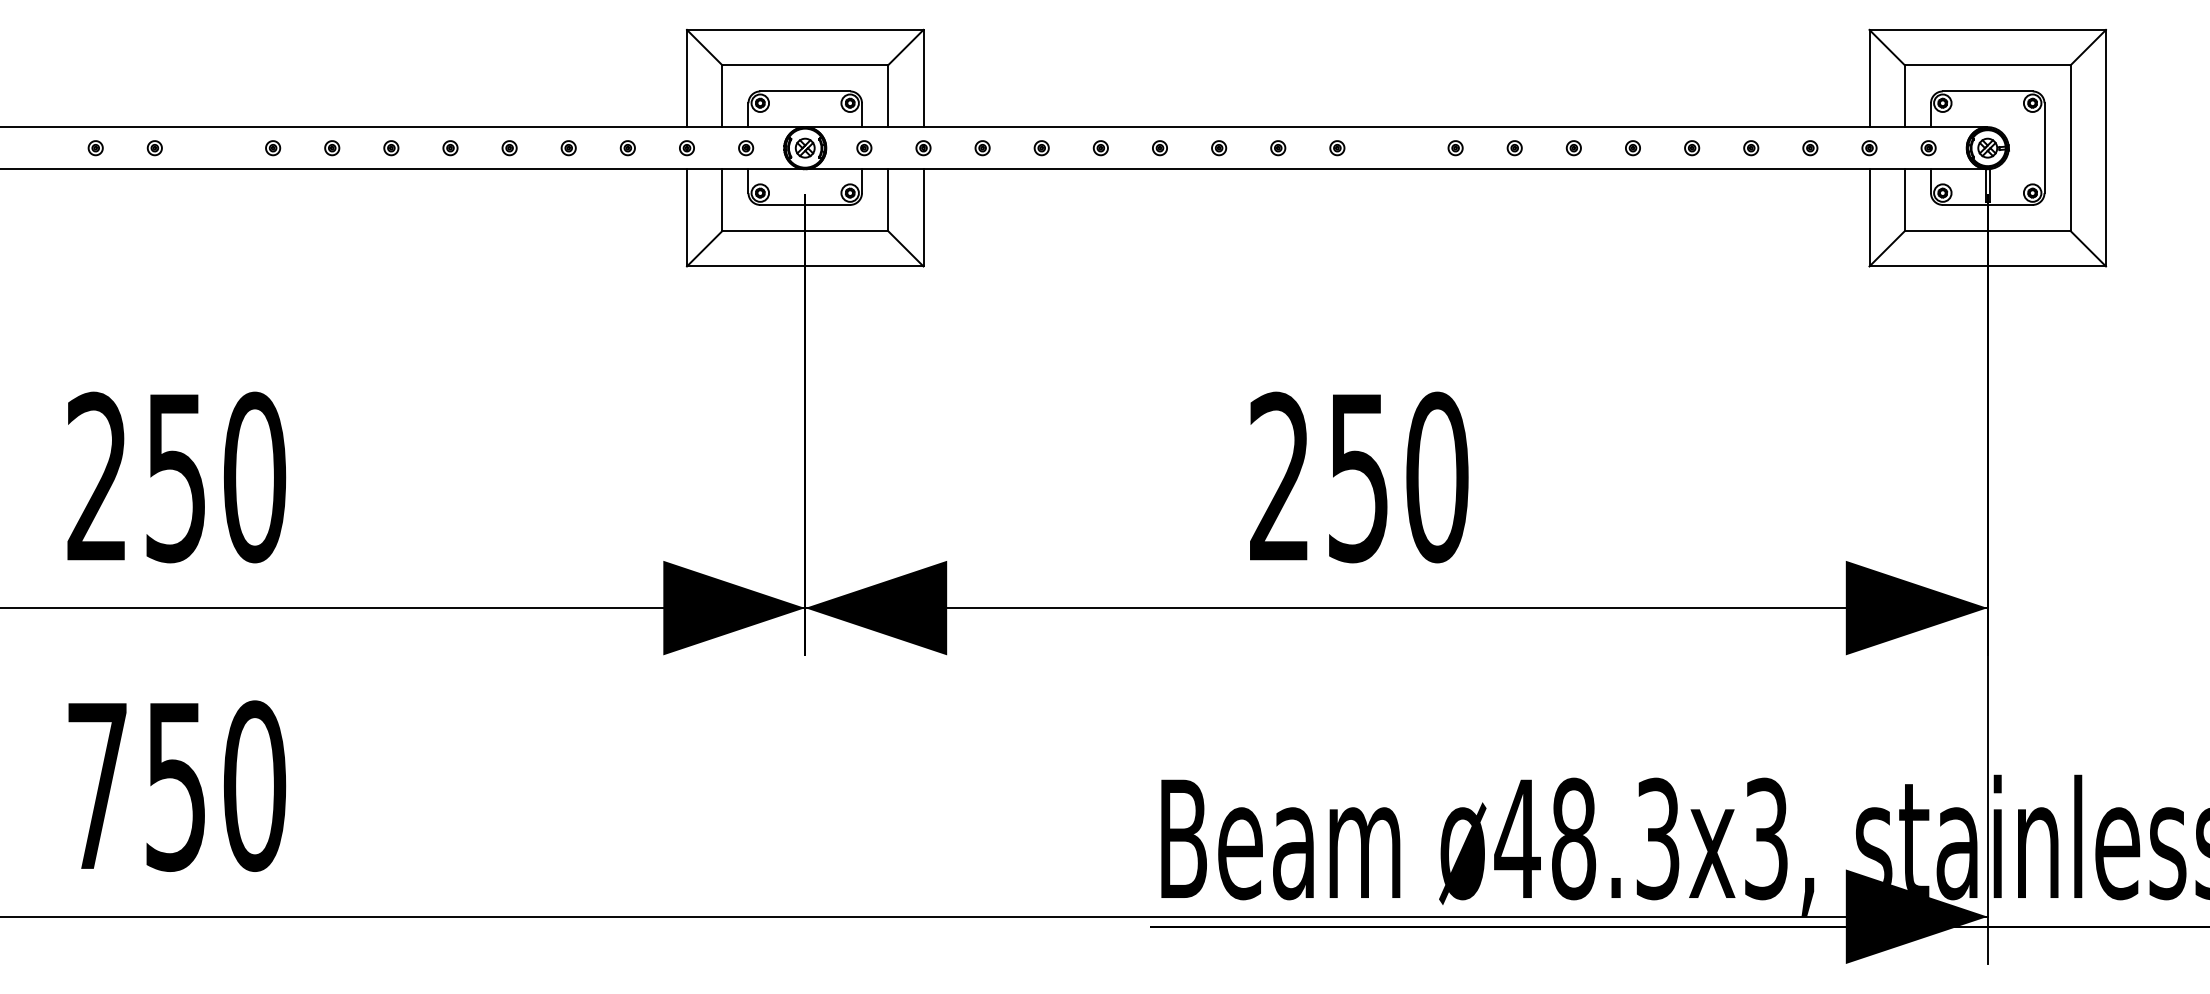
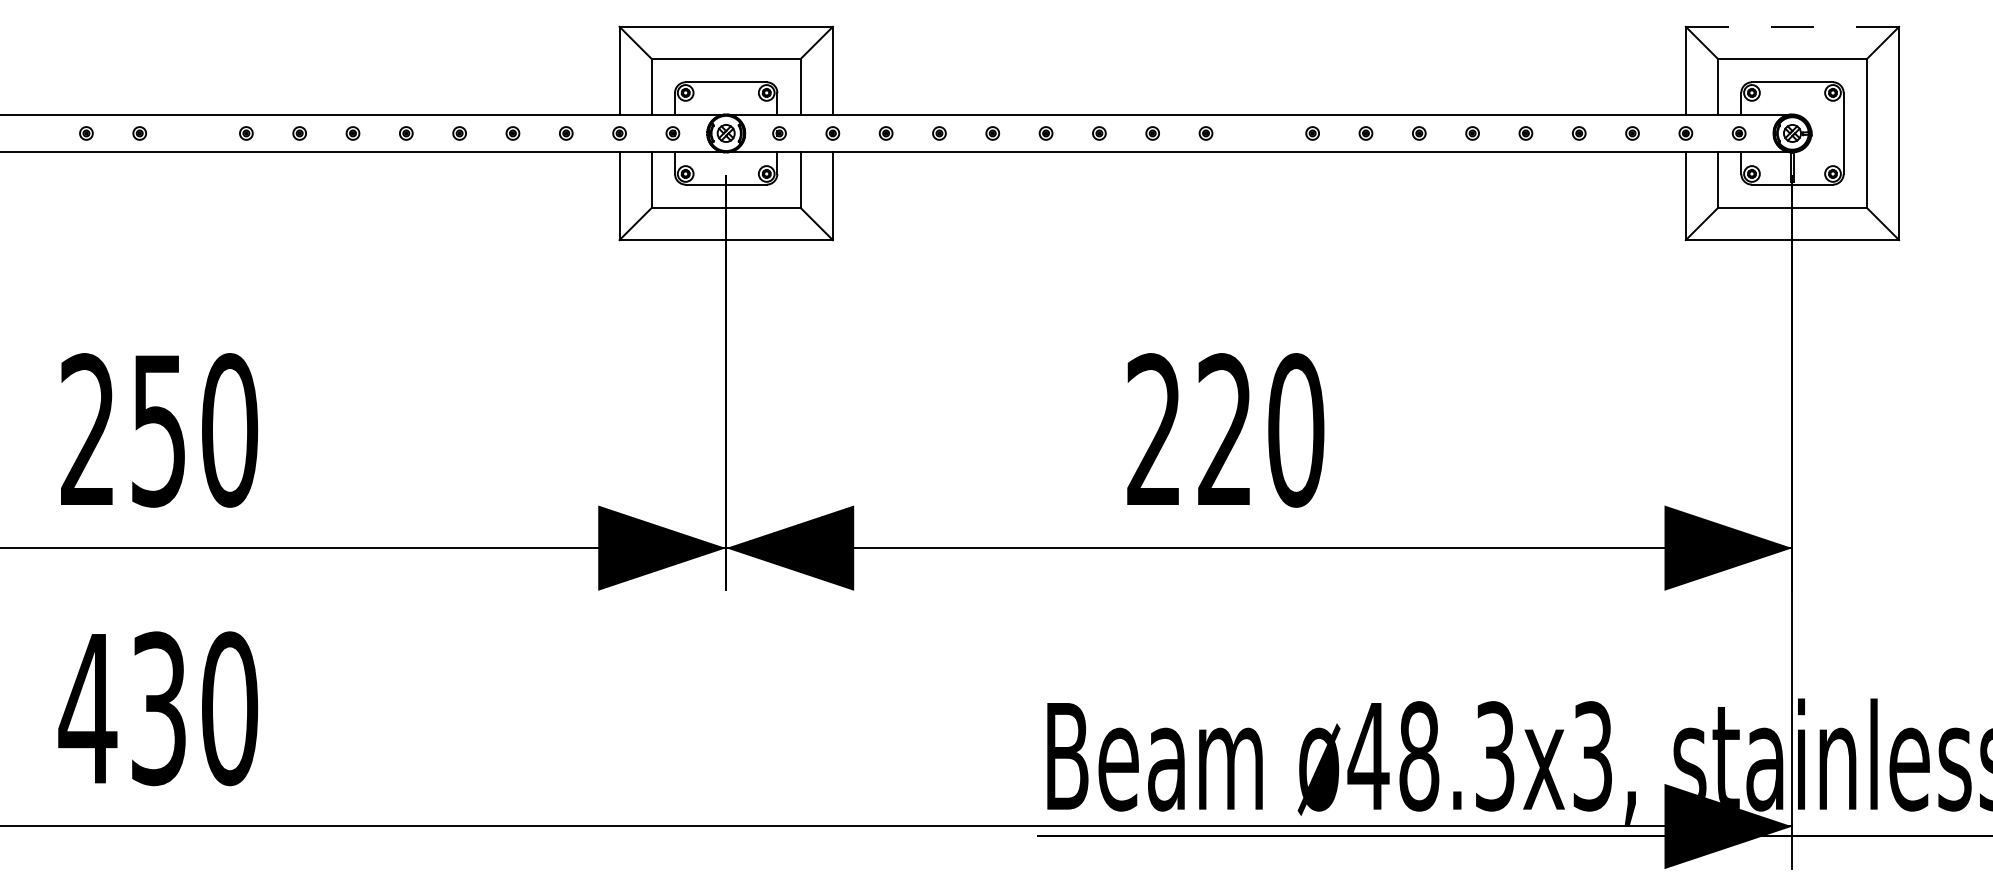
line: (1987, 29) -> (1792, 26), solid -> dashed
text: (1357, 477) -> (1224, 430), 250 -> 220
text: (134, 785) -> (121, 708), 750 -> 430

